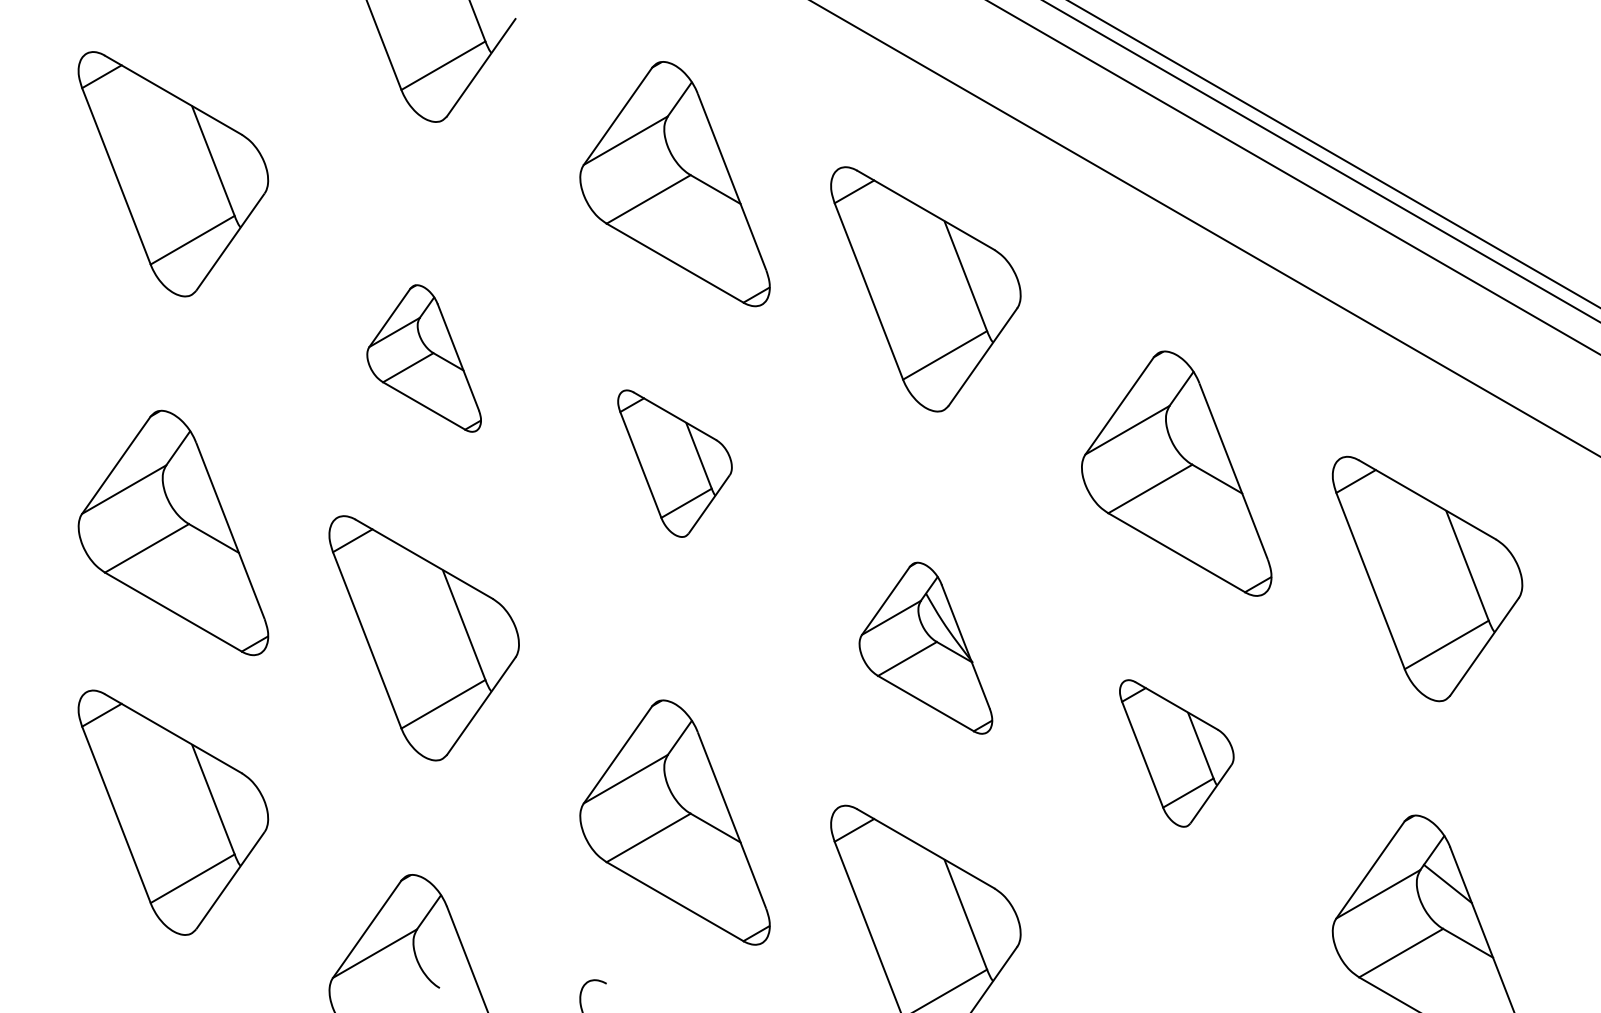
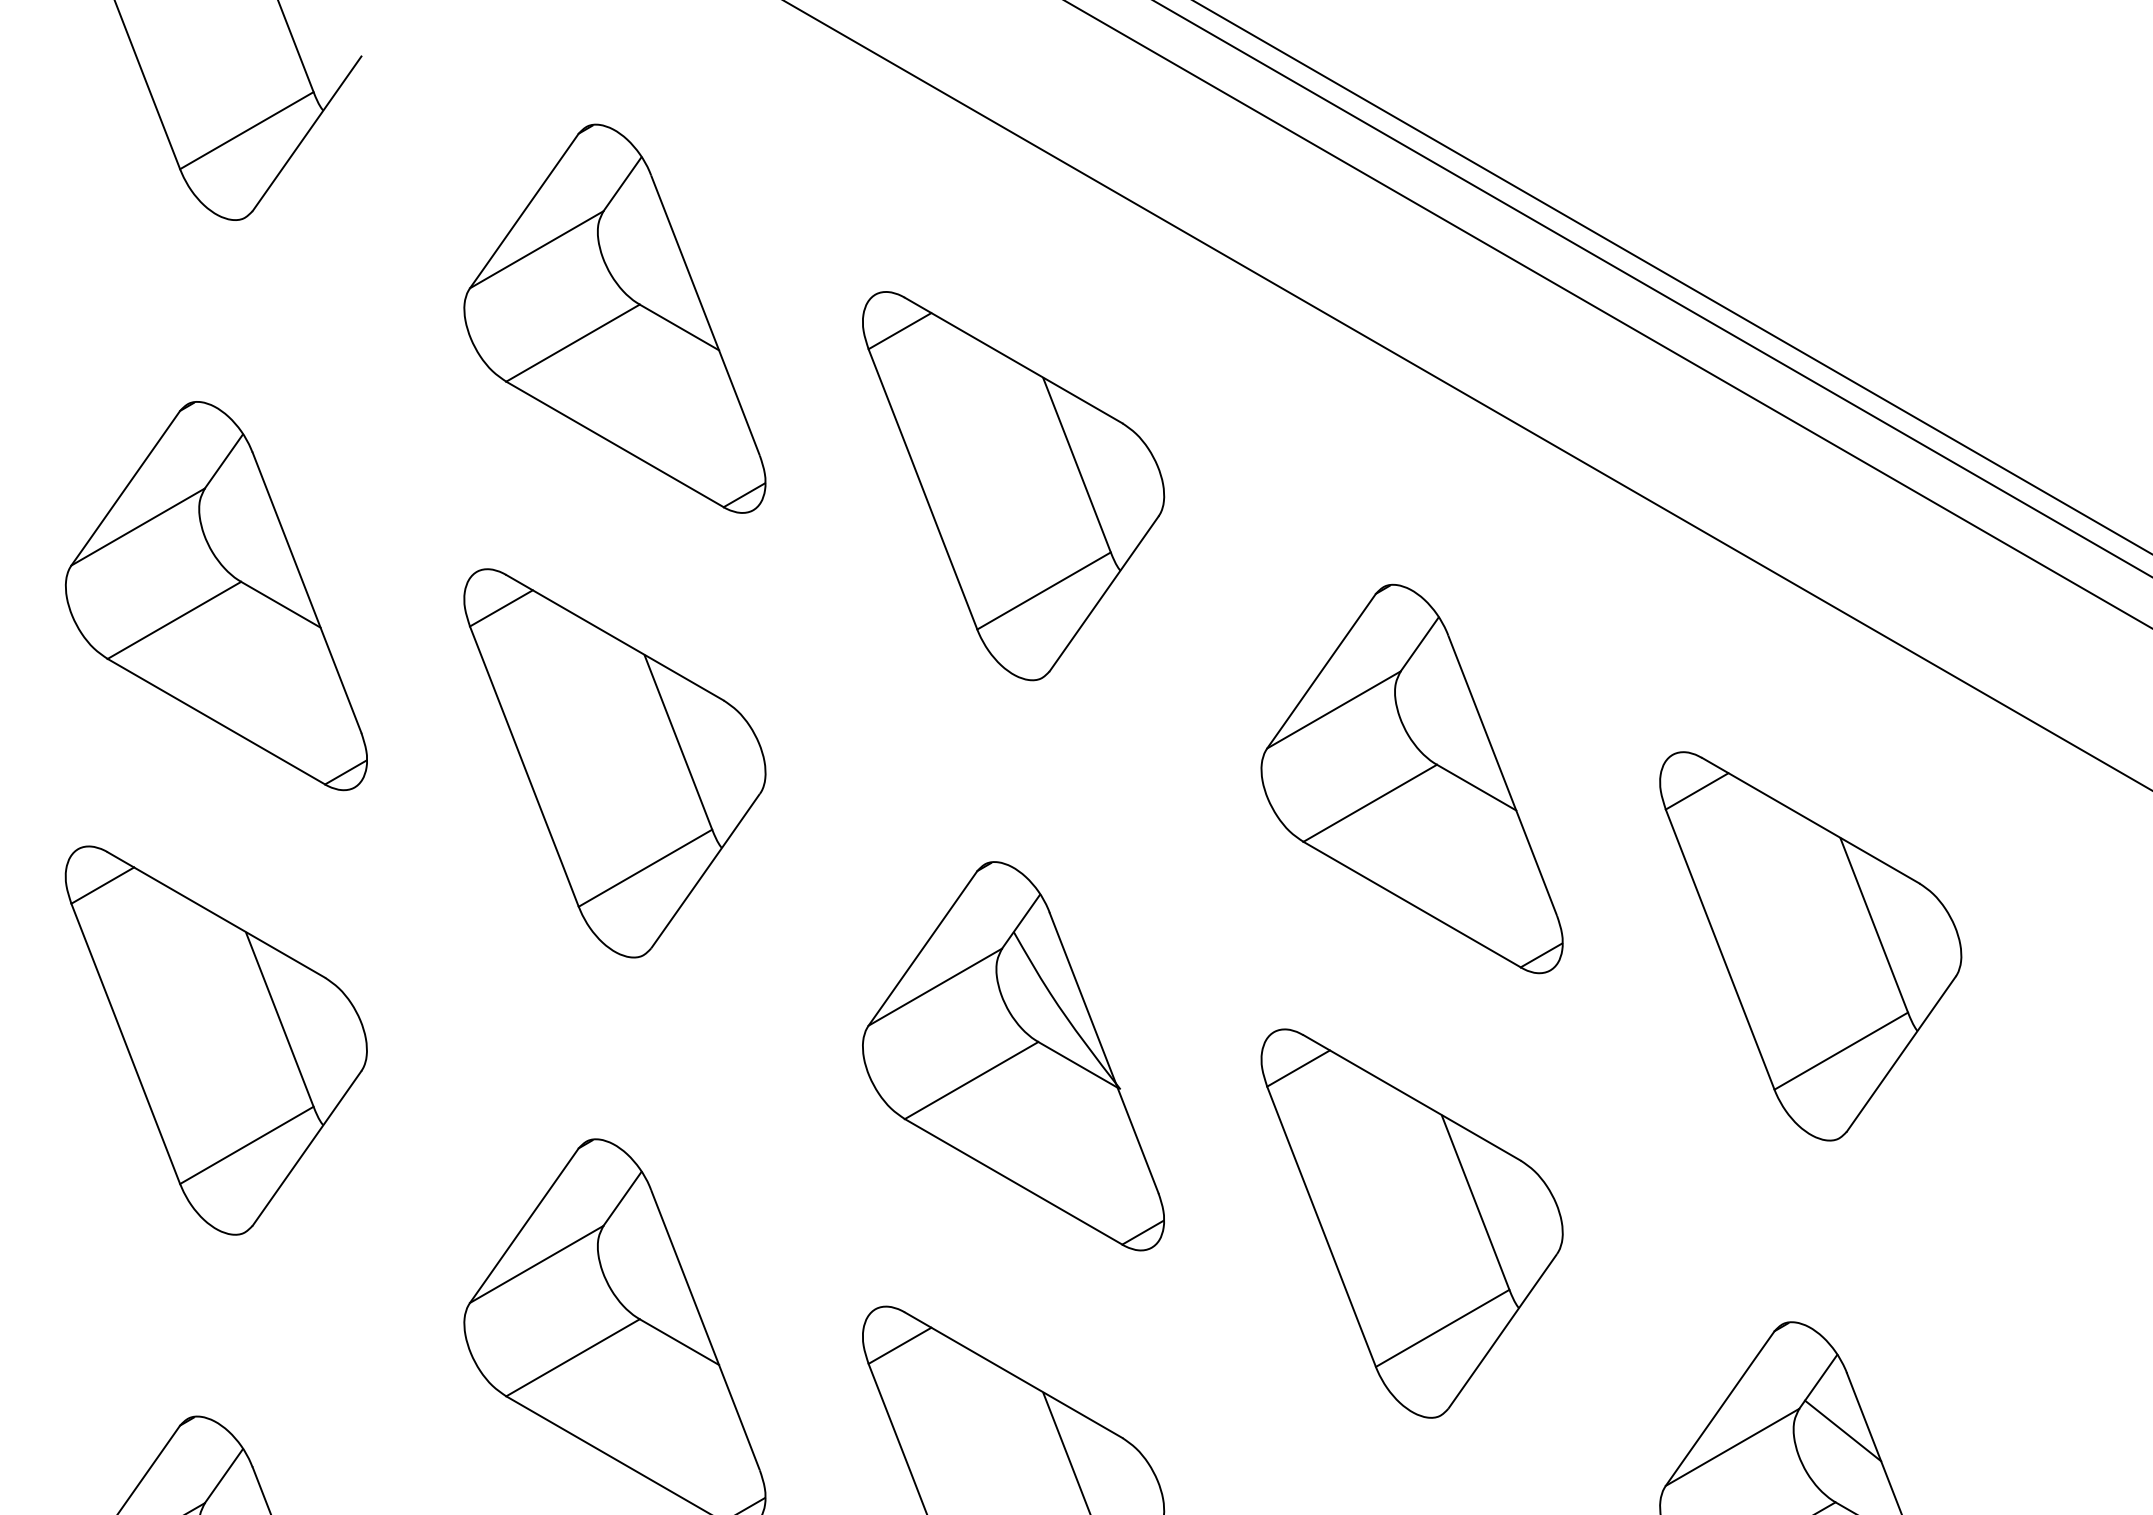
part: (423, 358) -> (215, 595), size x1.67
part: (674, 463) -> (614, 762), size x1.67
part: (925, 648) -> (1012, 1056), size x1.43
part: (1176, 753) -> (1411, 1223), size x1.67

